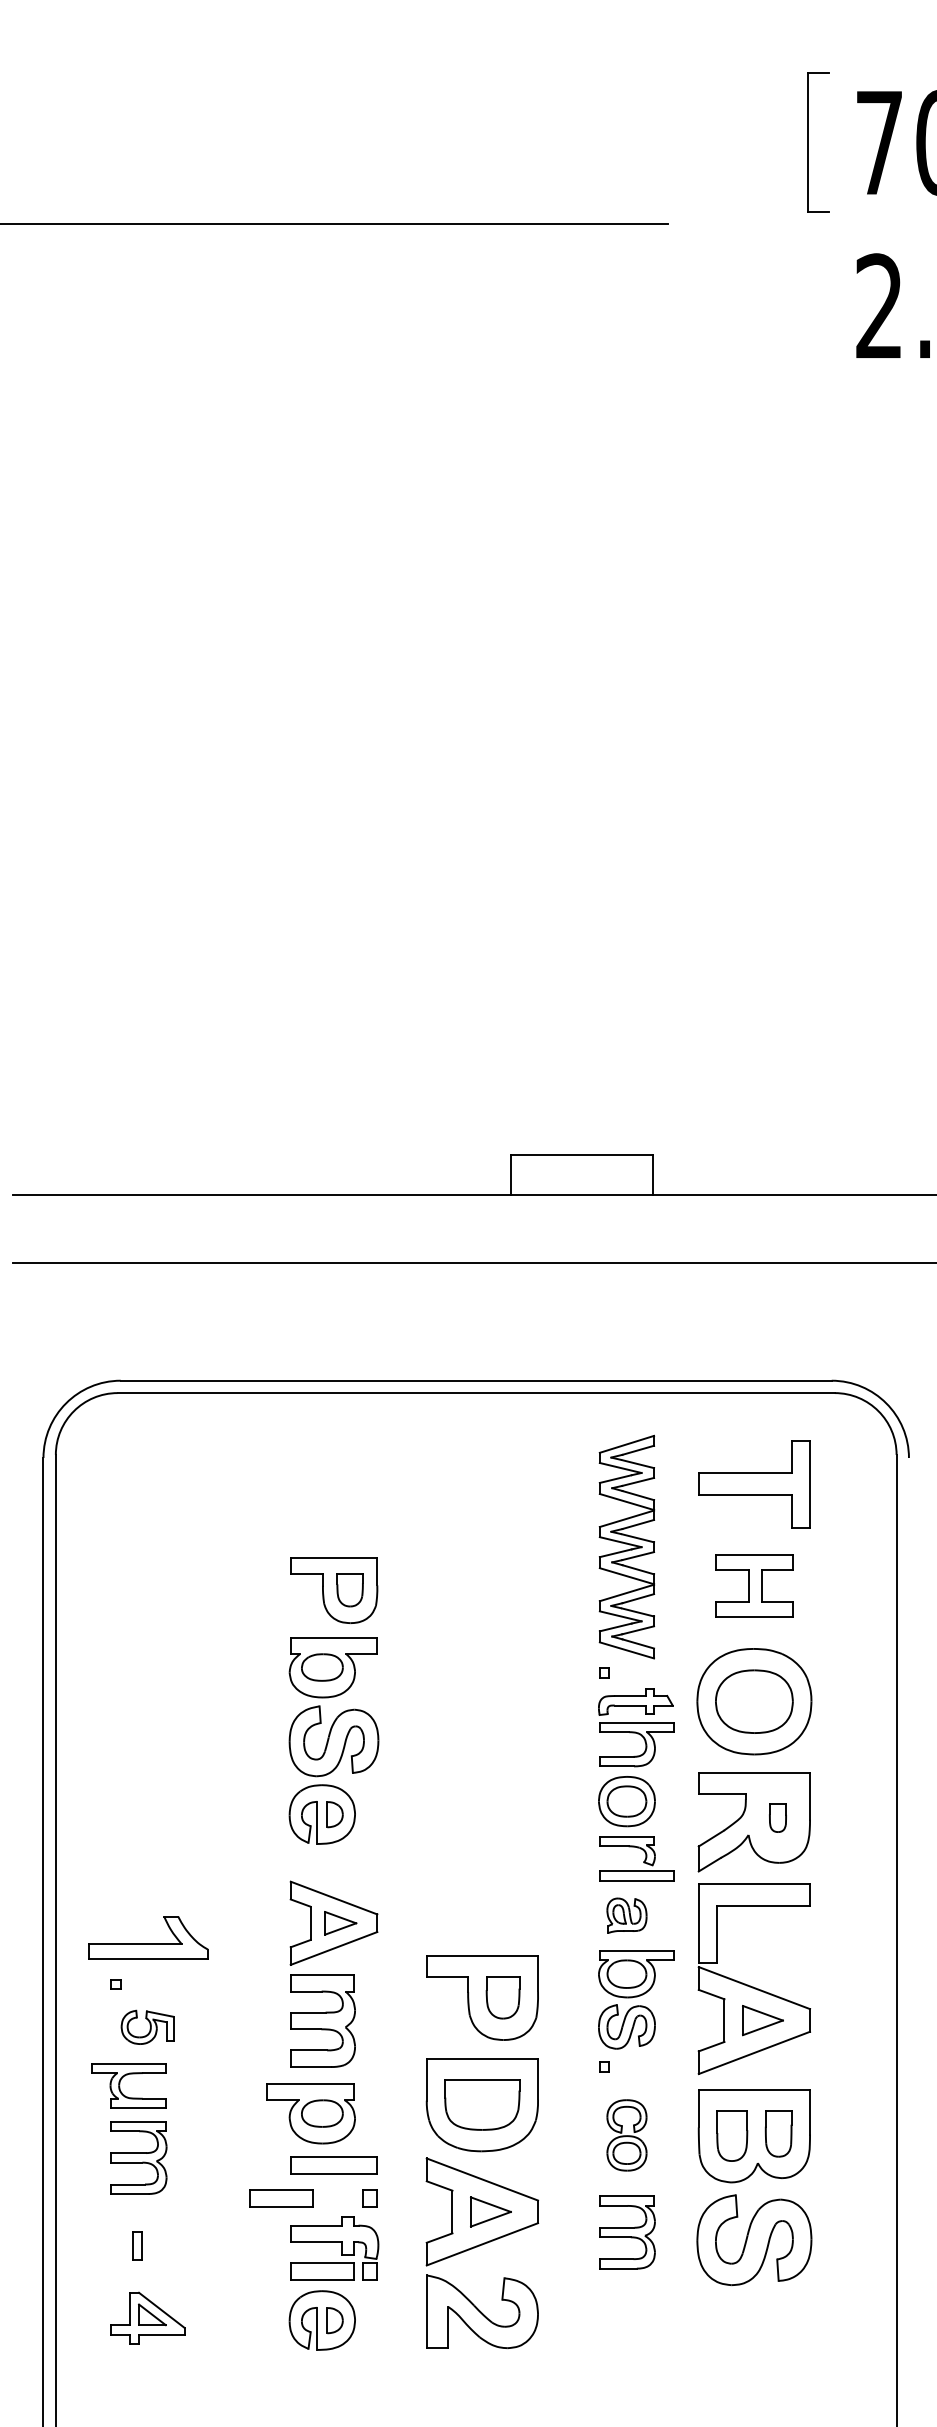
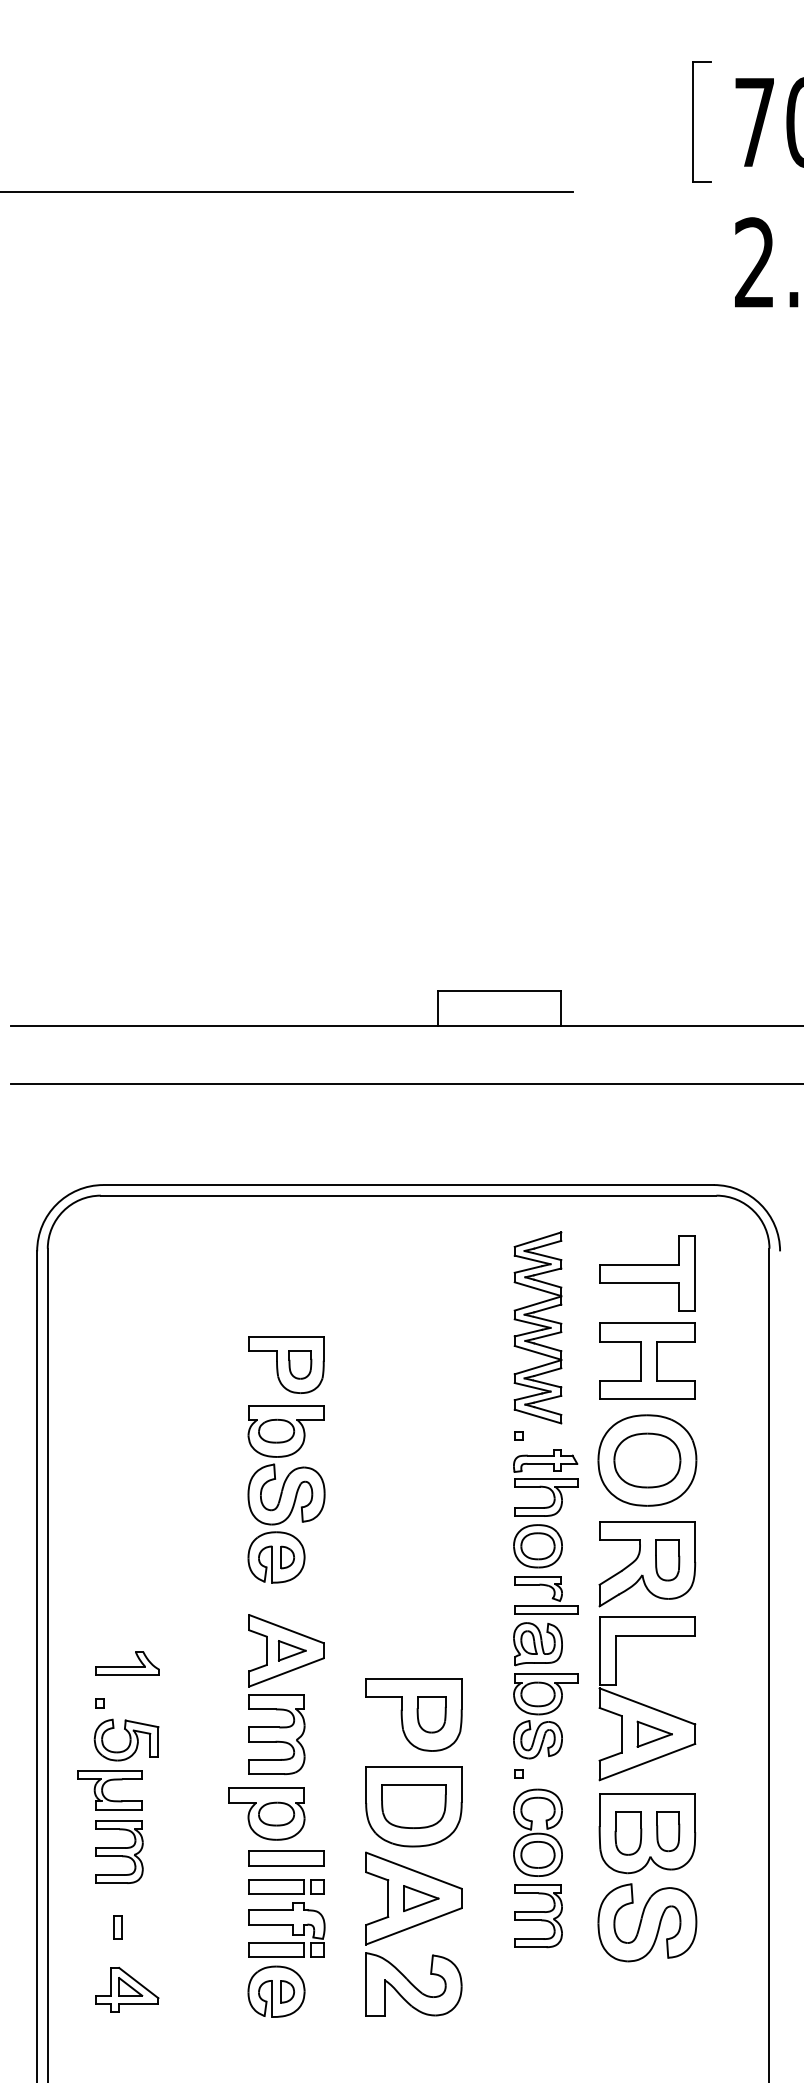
part: (754, 1585) -> (647, 1360), size x1.43
part: (777, 1817) -> (667, 1559), size x1.67
part: (626, 1915) -> (537, 1644), size x1.43
part: (148, 1937) -> (127, 1662), size x0.62
part: (147, 2027) -> (126, 1740), size x1.43
part: (626, 2135) -> (537, 1832), size x1.43
part: (281, 2198) -> (276, 1887), moved

